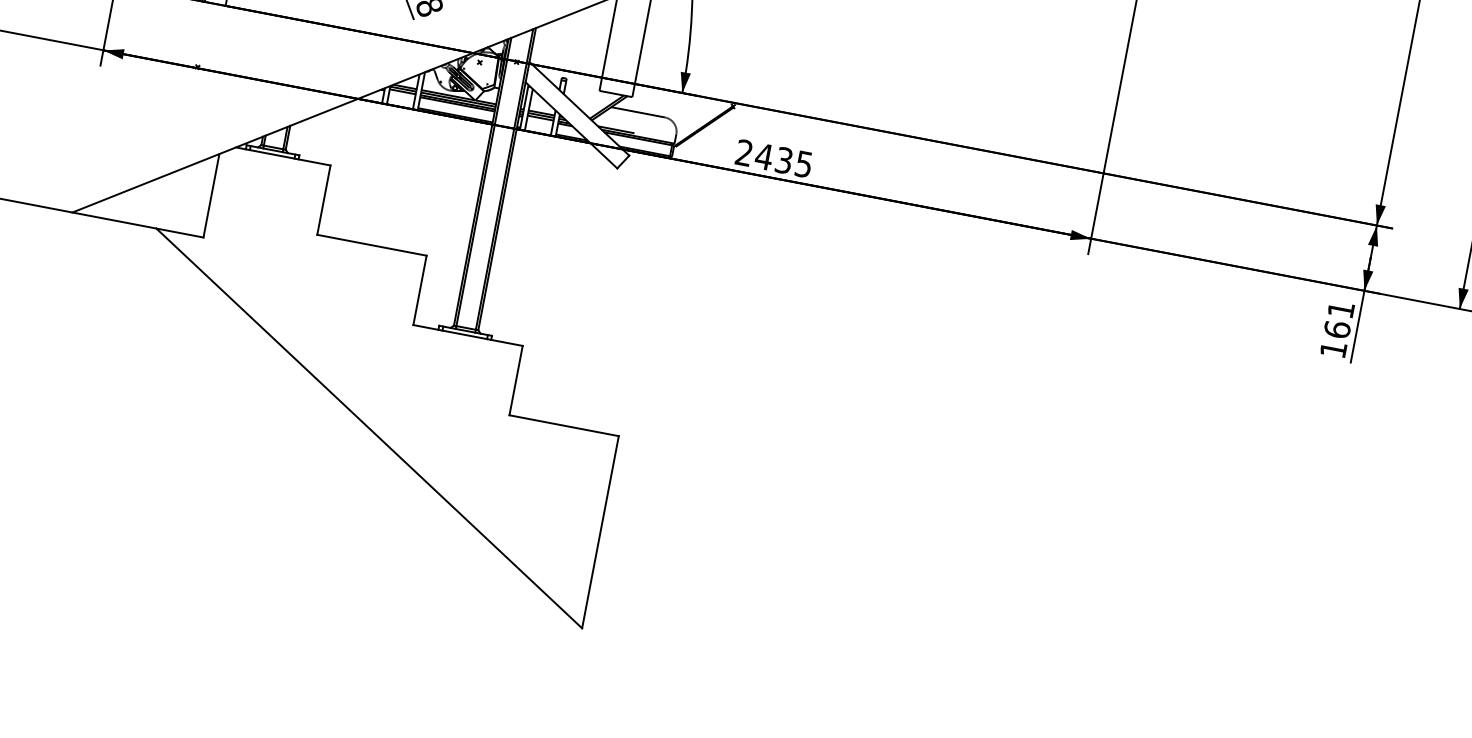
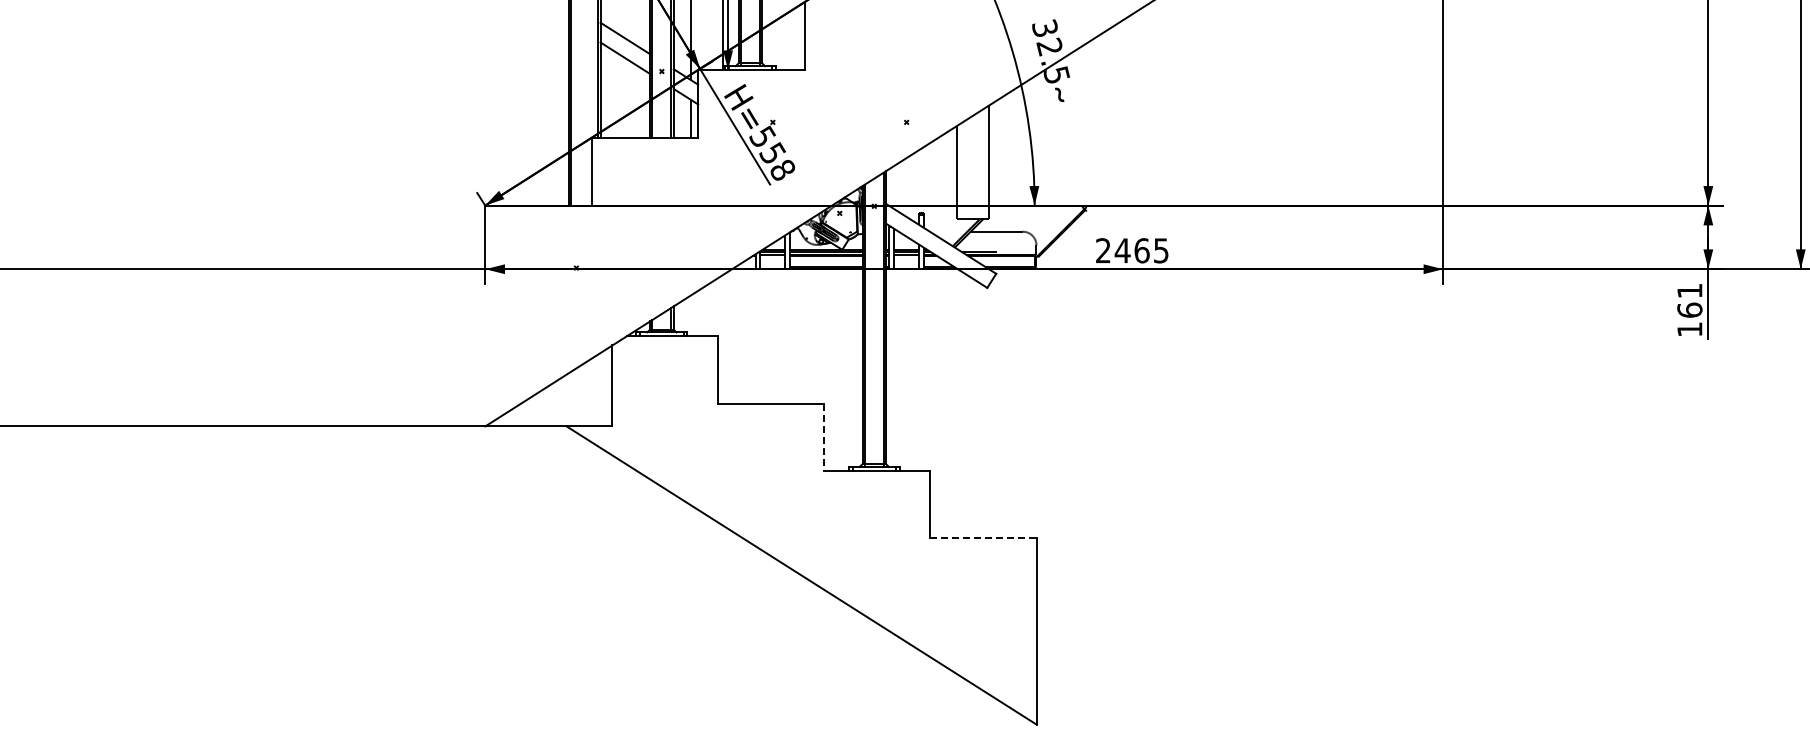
text: (783, 160) -> (1141, 250), 2435 -> 2465
line: (420, 290) -> (824, 437), solid -> dashed
line: (564, 426) -> (983, 538), solid -> dashed

